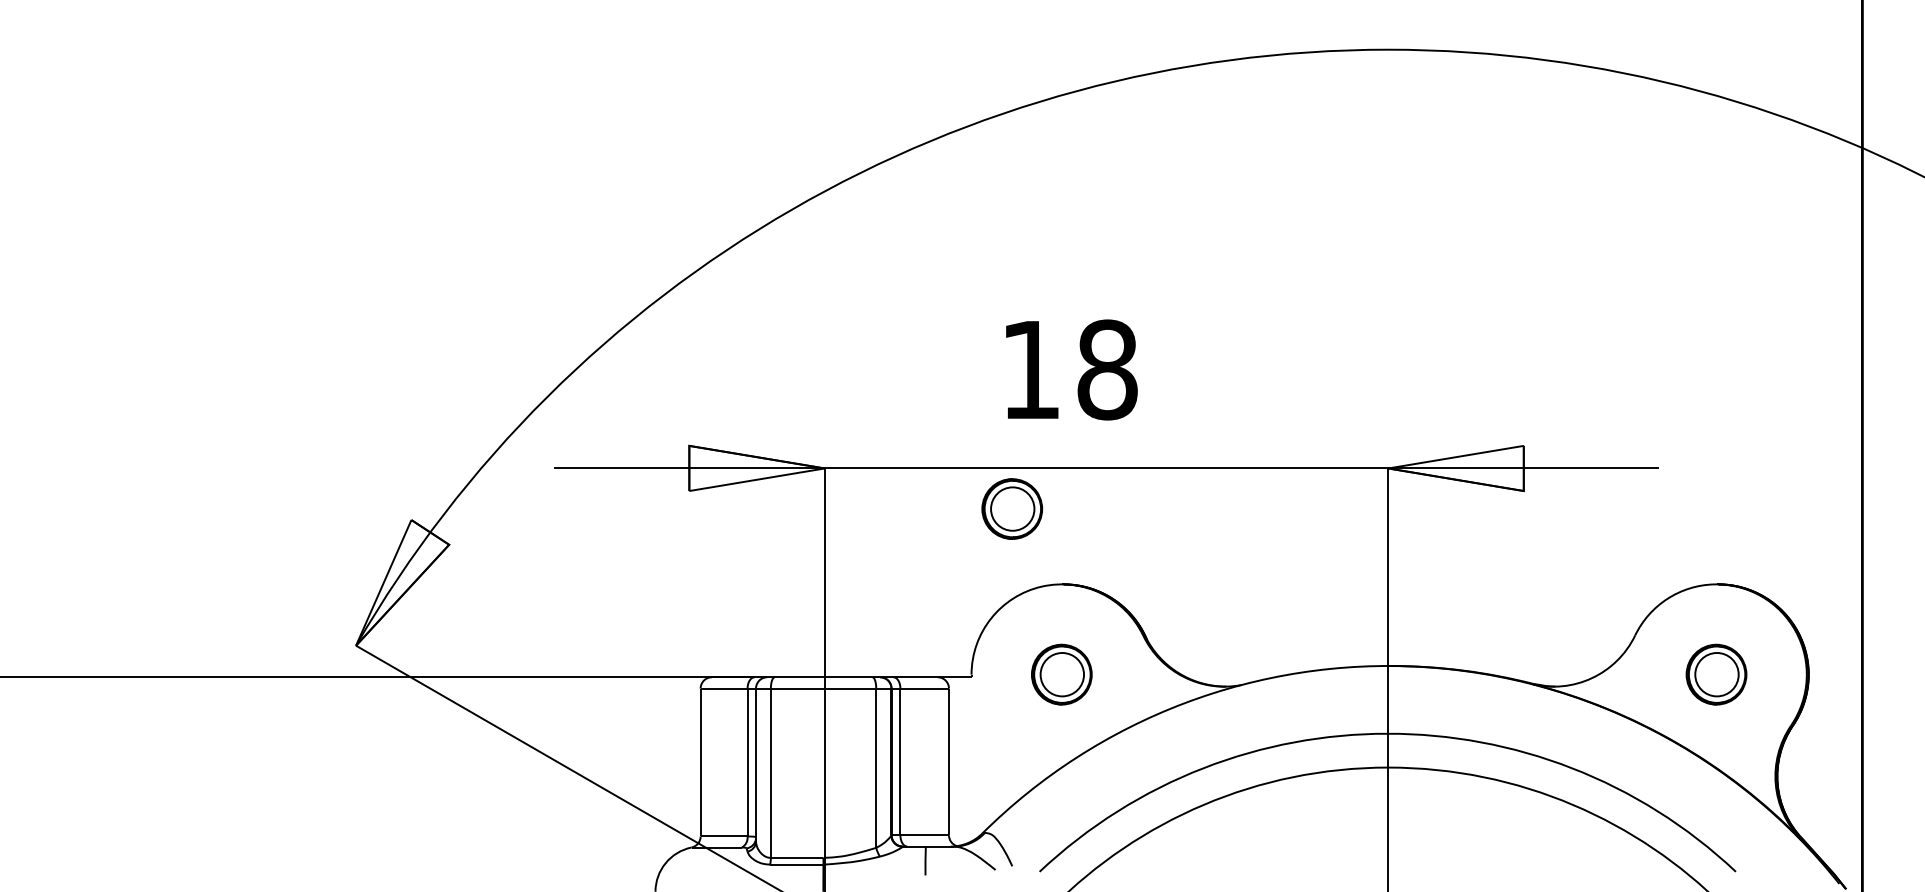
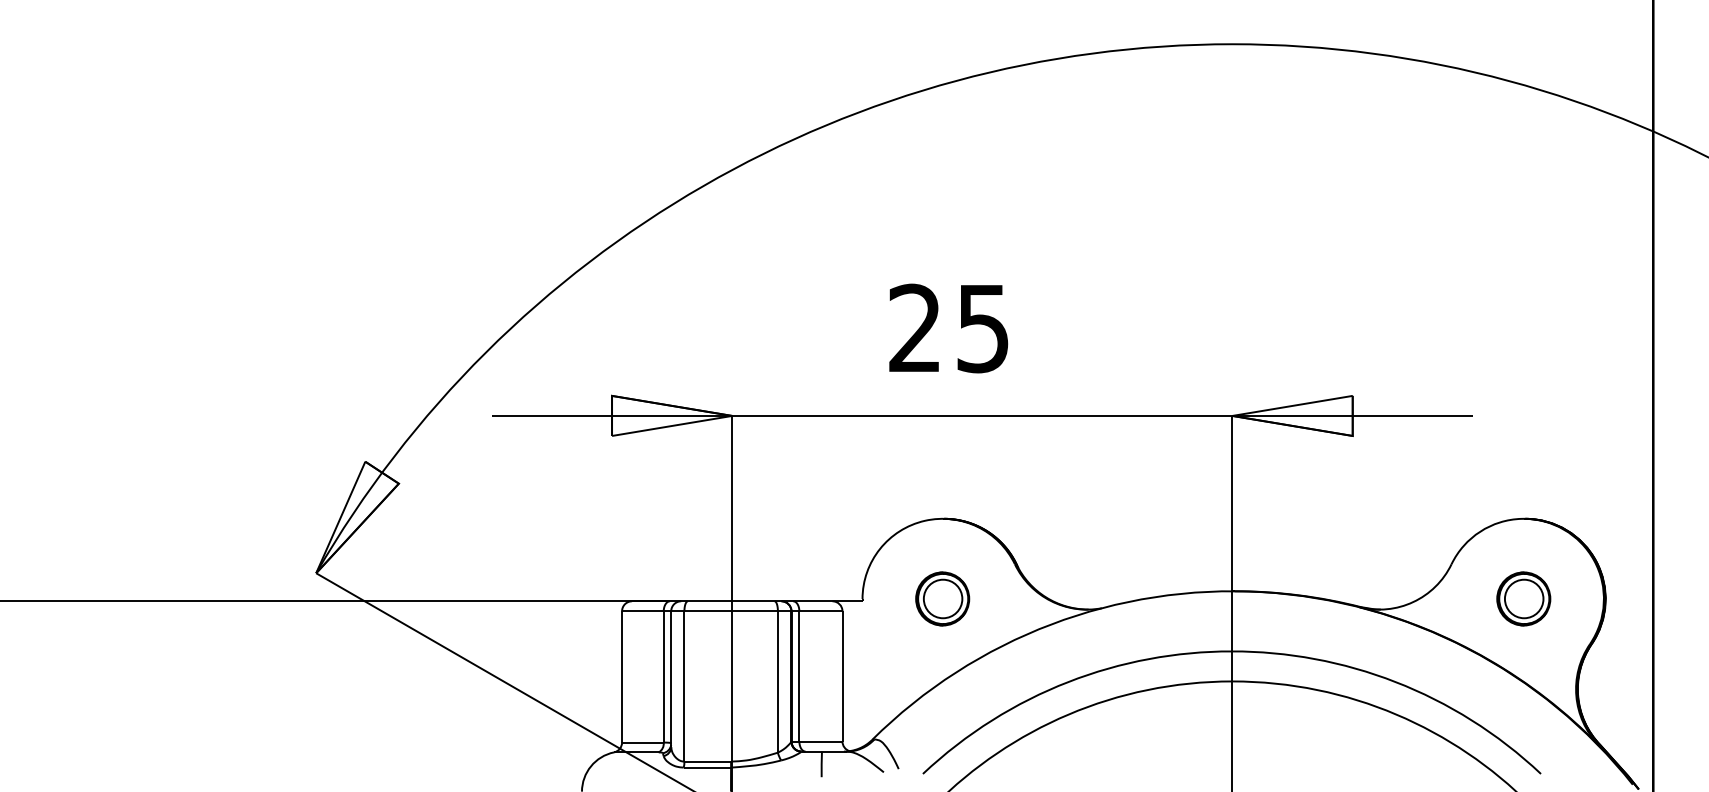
text: (1069, 369) -> (949, 328), 18 -> 25
part: (1012, 508) -> (898, 451), removed

